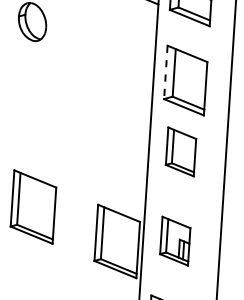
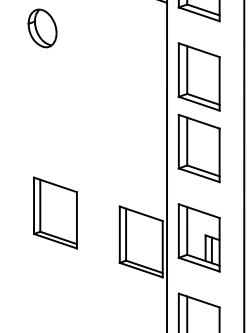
line: (165, 72) -> (178, 70), dashed -> solid
part: (180, 151) -> (198, 148), size x1.43
part: (174, 240) -> (198, 237), size x1.43

